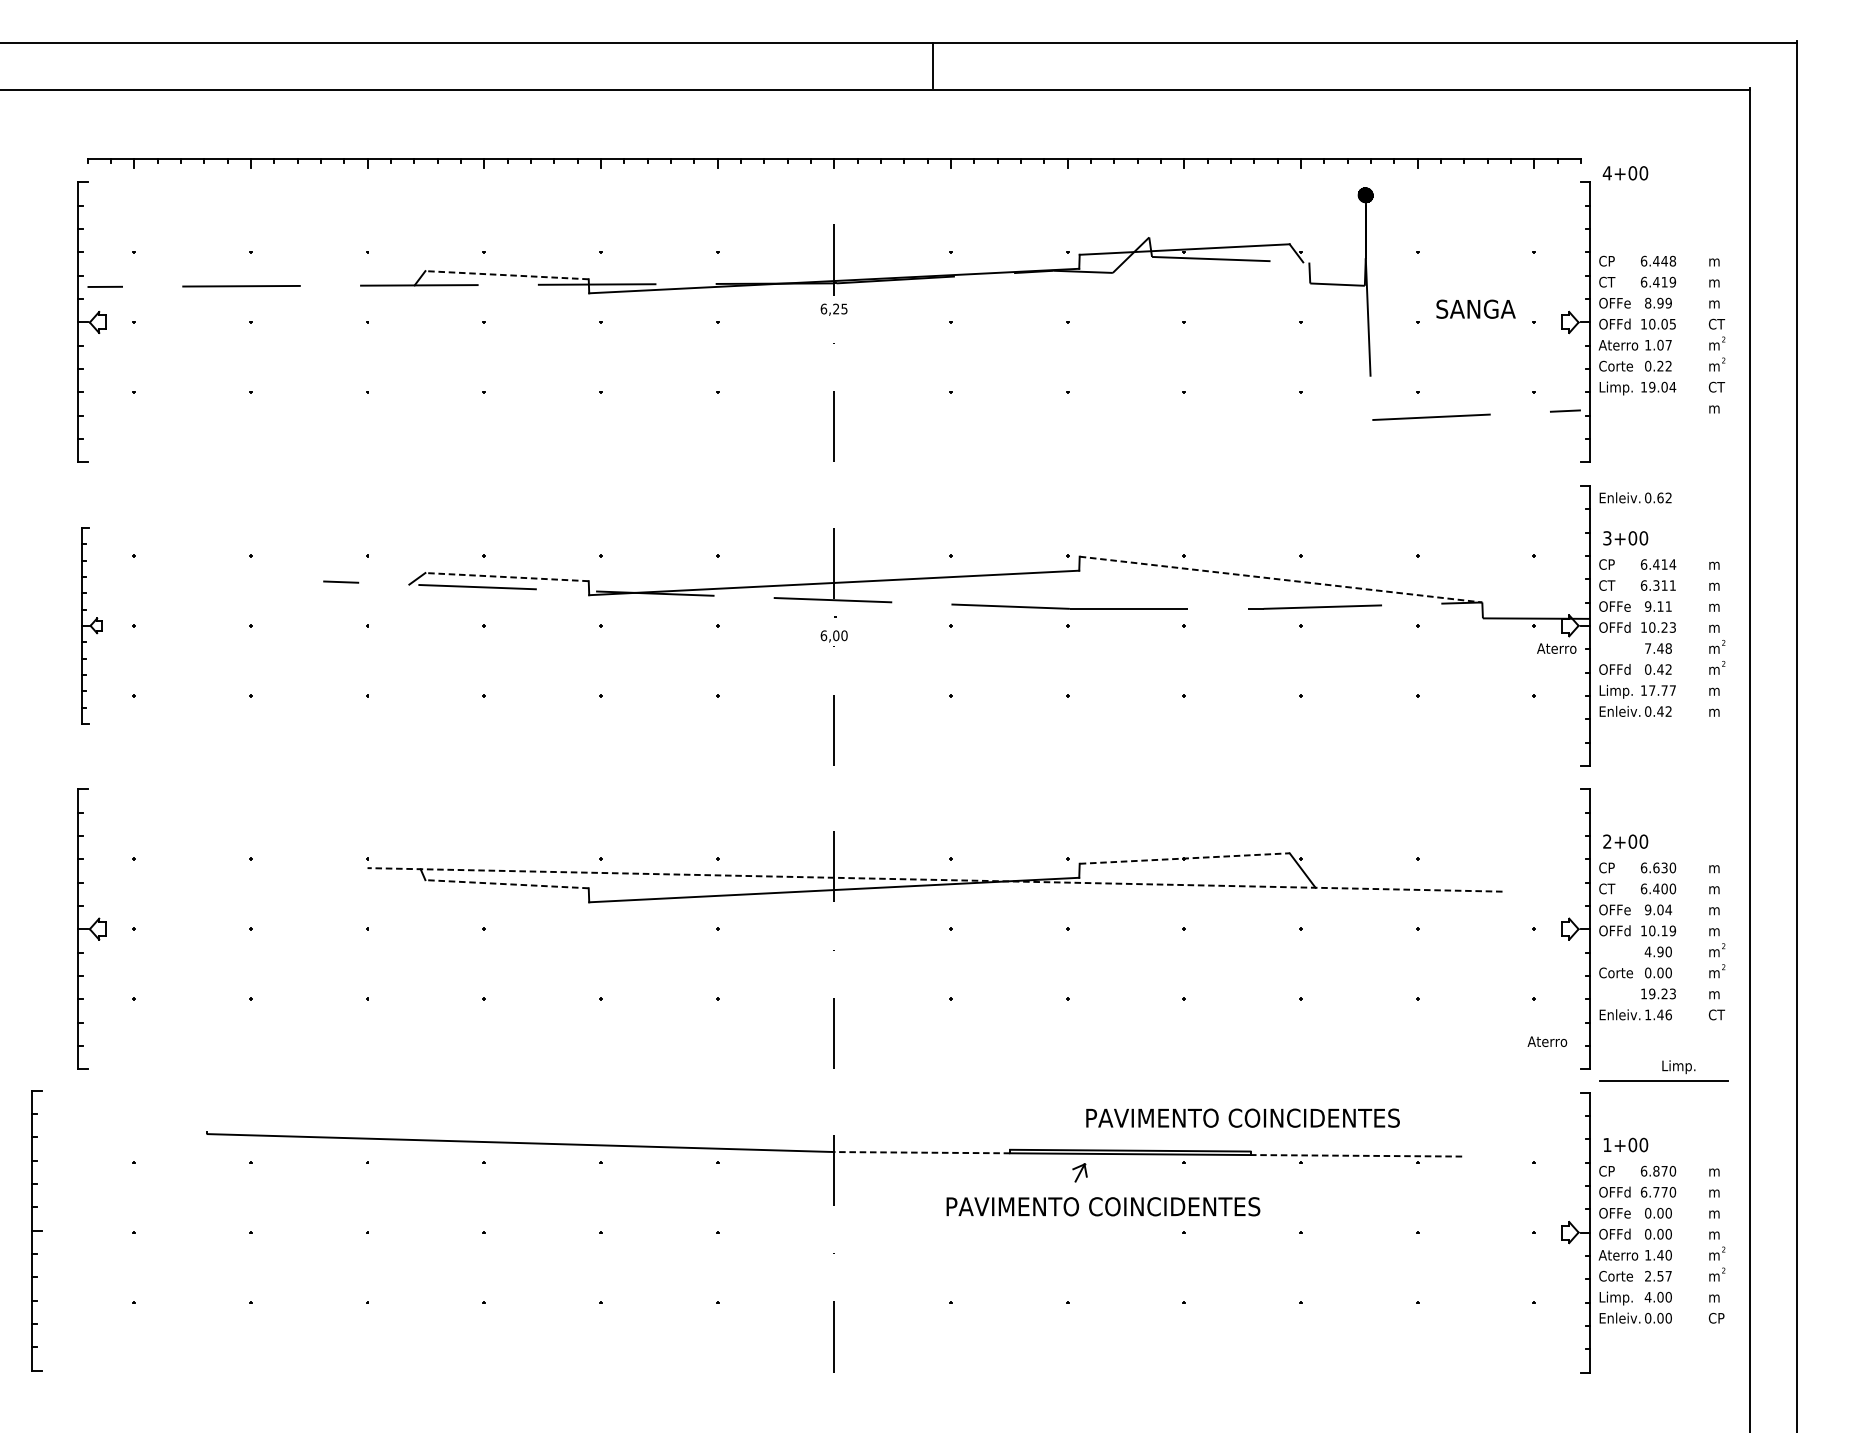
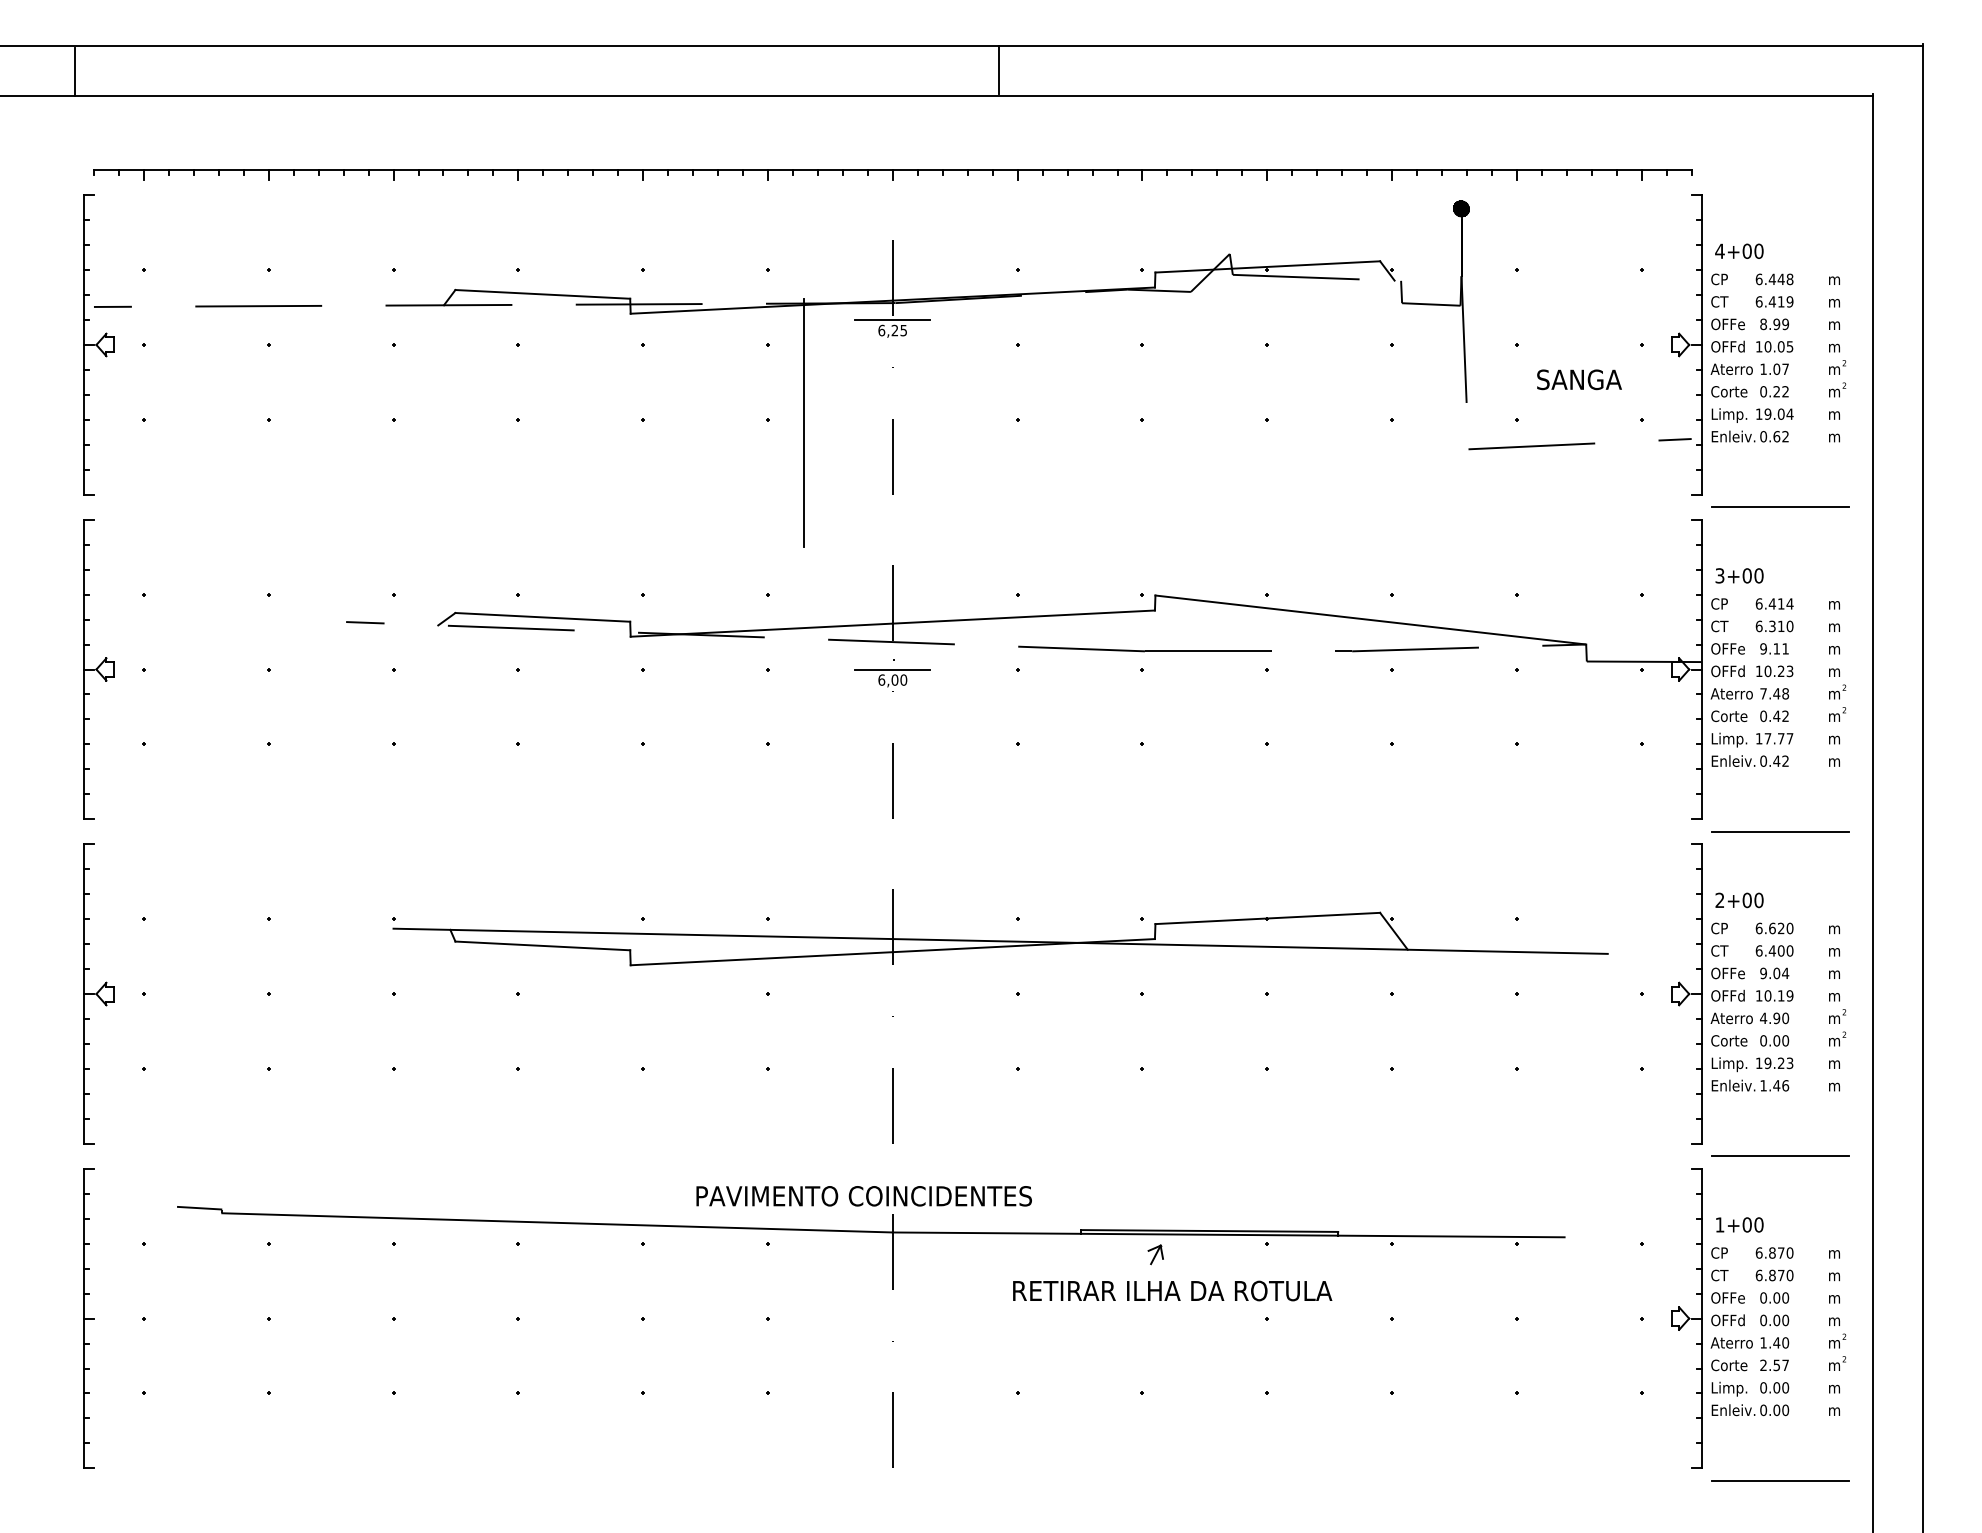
line: (70, 66) -> (75, 71), added
text: (1625, 172) -> (1739, 250), moved
line: (506, 275) -> (542, 294), dashed -> solid
line: (833, 299) -> (892, 320), added
text: (1476, 308) -> (1579, 379), moved
text: (1716, 323) -> (1836, 346), CT -> m
text: (1716, 386) -> (1836, 413), CT -> m
line: (751, 394) -> (804, 422), added
line: (1663, 474) -> (1779, 507), added
text: (1634, 497) -> (1749, 436), moved
line: (506, 577) -> (542, 617), dashed -> solid
line: (1280, 580) -> (1370, 620), dashed -> solid
text: (1672, 585) -> (1789, 626), 6.311 -> 6.310
part: (91, 625) -> (98, 669), size x1.43
line: (833, 625) -> (892, 669), added
text: (1556, 648) -> (1731, 693), moved
text: (1619, 669) -> (1732, 716), OFFd -> Corte
line: (1663, 777) -> (1779, 831), added
line: (1185, 858) -> (1268, 918), dashed -> solid
text: (1664, 867) -> (1781, 928), 6.630 -> 6.620
line: (934, 880) -> (1000, 941), dashed -> solid
line: (506, 883) -> (542, 945), dashed -> solid
text: (1716, 1014) -> (1836, 1085), CT -> m
text: (1547, 1041) -> (1731, 1018), moved
text: (1678, 1067) -> (1729, 1064), moved
text: (1242, 1118) -> (863, 1196), moved
line: (186, 1128) -> (199, 1207), added
line: (921, 1153) -> (986, 1233), dashed -> solid
line: (1355, 1155) -> (1450, 1236), dashed -> solid
text: (1617, 1192) -> (1730, 1275), OFFd -> CT
text: (1656, 1192) -> (1772, 1275), 6.770 -> 6.870
text: (1104, 1206) -> (1181, 1290), PAVIMENTO COINCIDENTES -> RETIRAR ILHA DA ROTULA
part: (36, 1230) -> (88, 1318), moved
text: (1648, 1296) -> (1763, 1387), 4.00 -> 0.00
text: (1716, 1318) -> (1836, 1410), CP -> m
line: (1663, 1383) -> (1779, 1480), added

